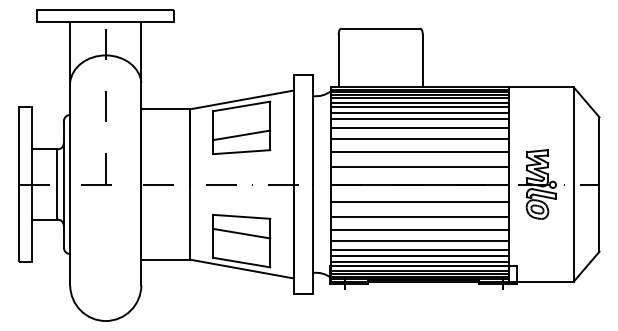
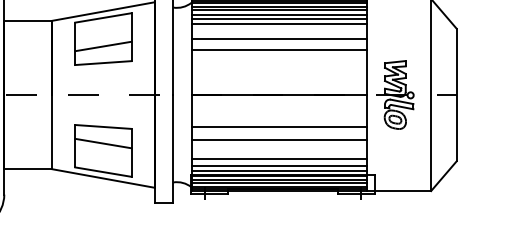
line: (419, 119) -> (278, 30), removed
line: (419, 151) -> (278, 62), removed
line: (419, 166) -> (278, 77), removed
line: (419, 202) -> (278, 112), removed
line: (419, 241) -> (278, 151), removed

